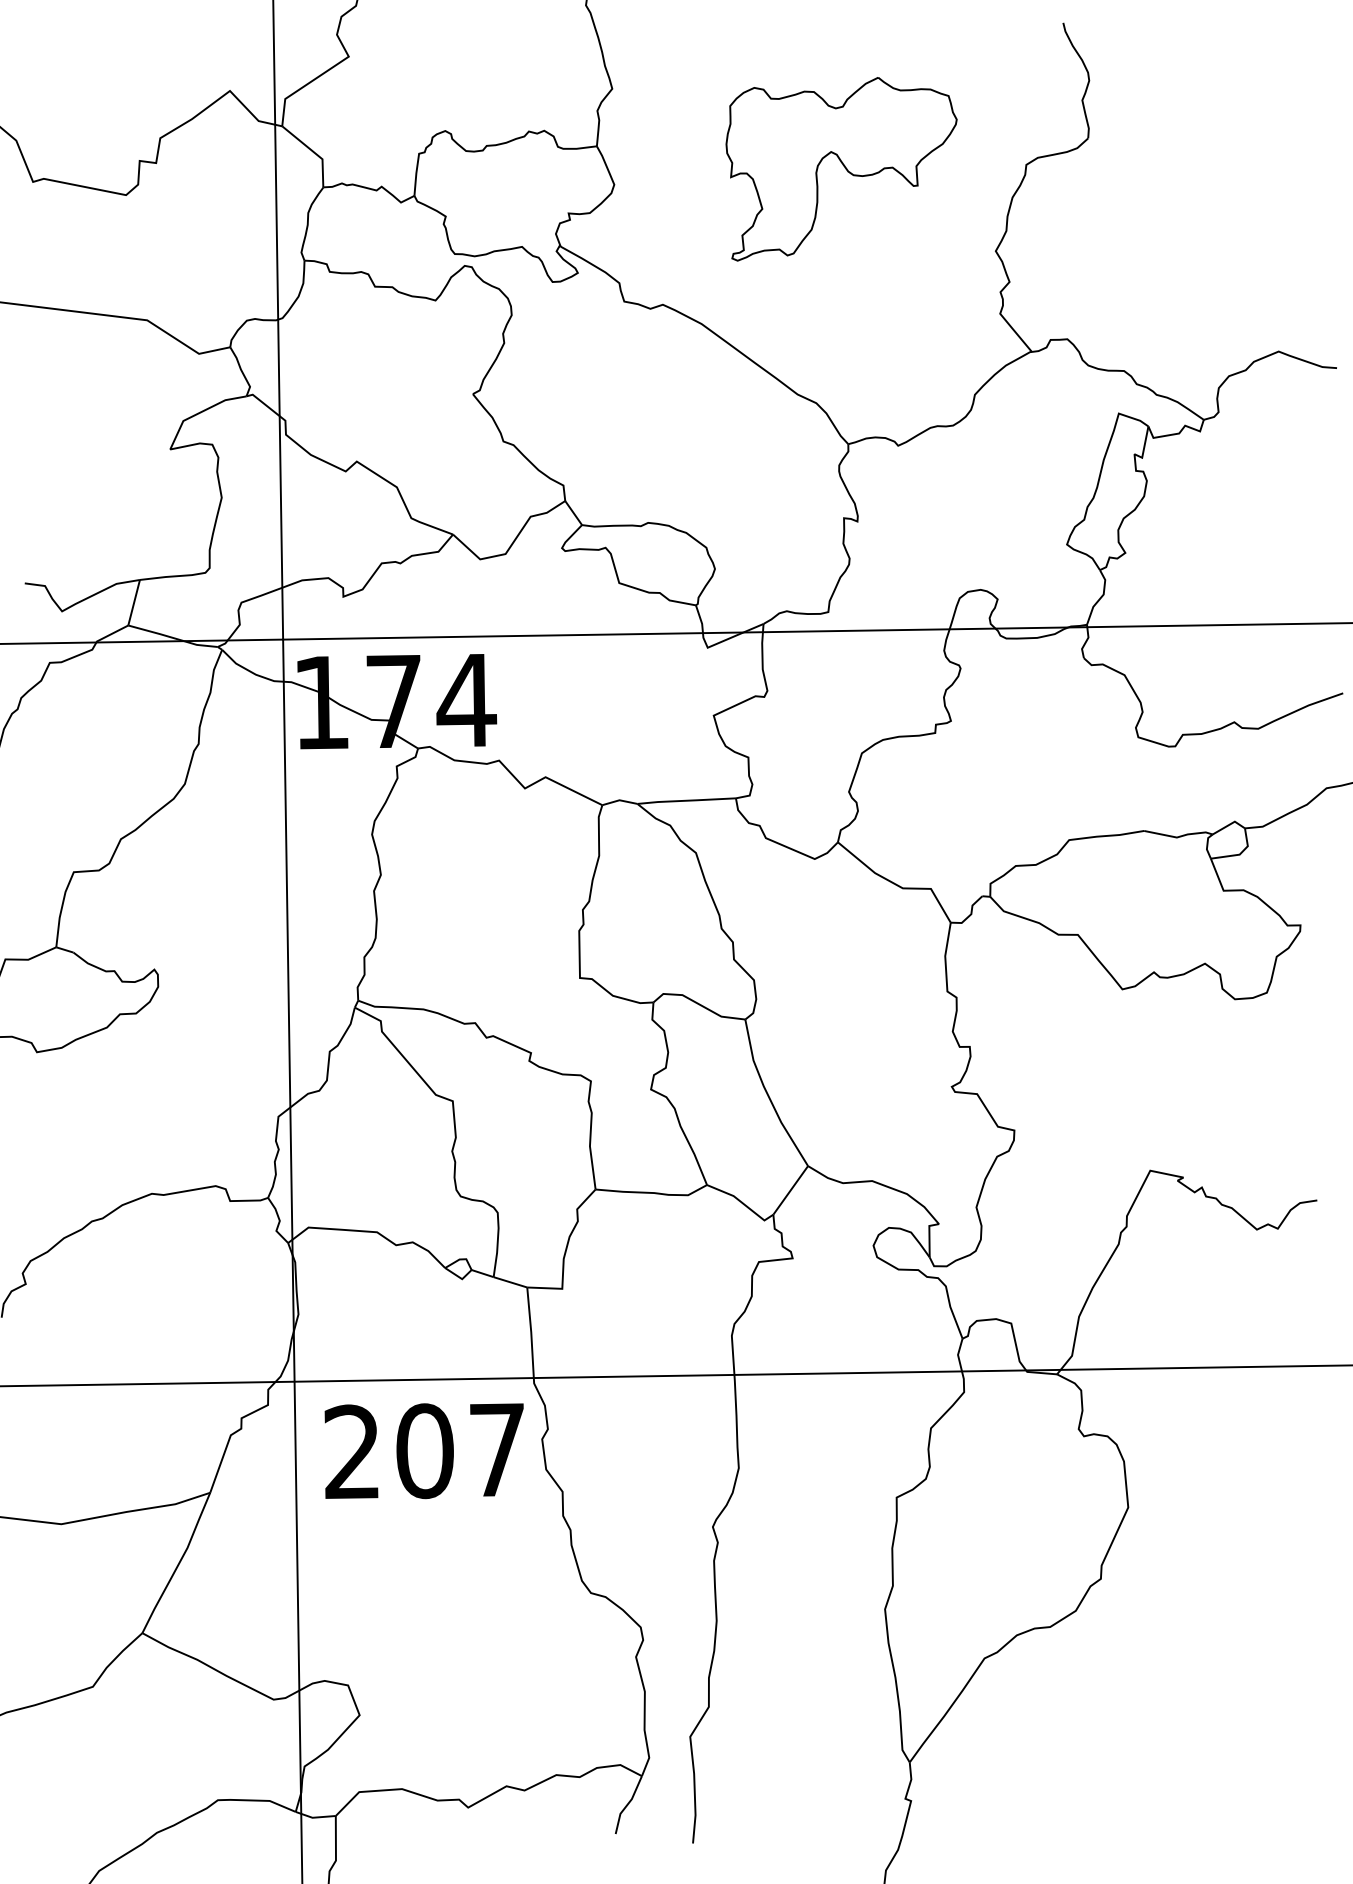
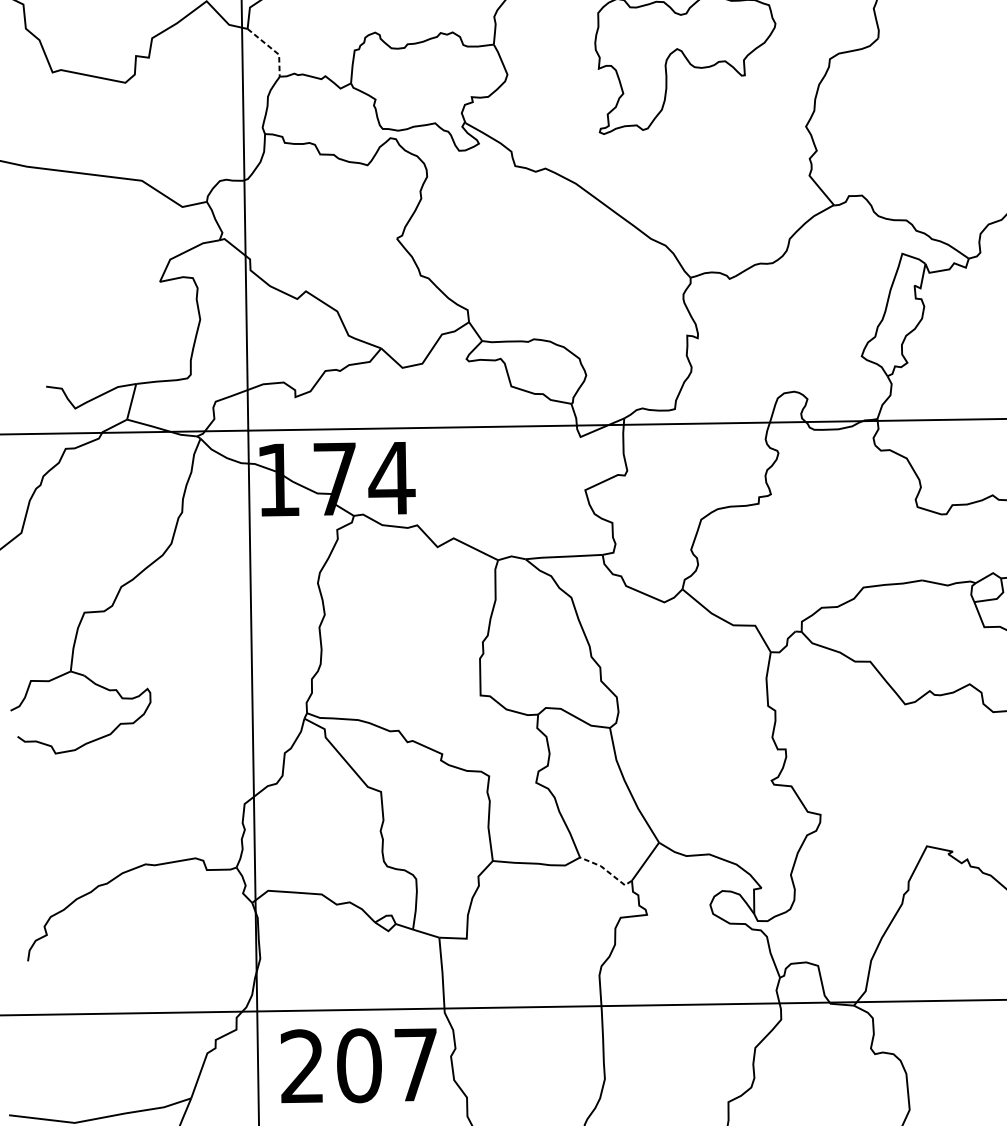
line: (314, 152) -> (272, 49), solid -> dashed
line: (742, 1202) -> (607, 871), solid -> dashed

